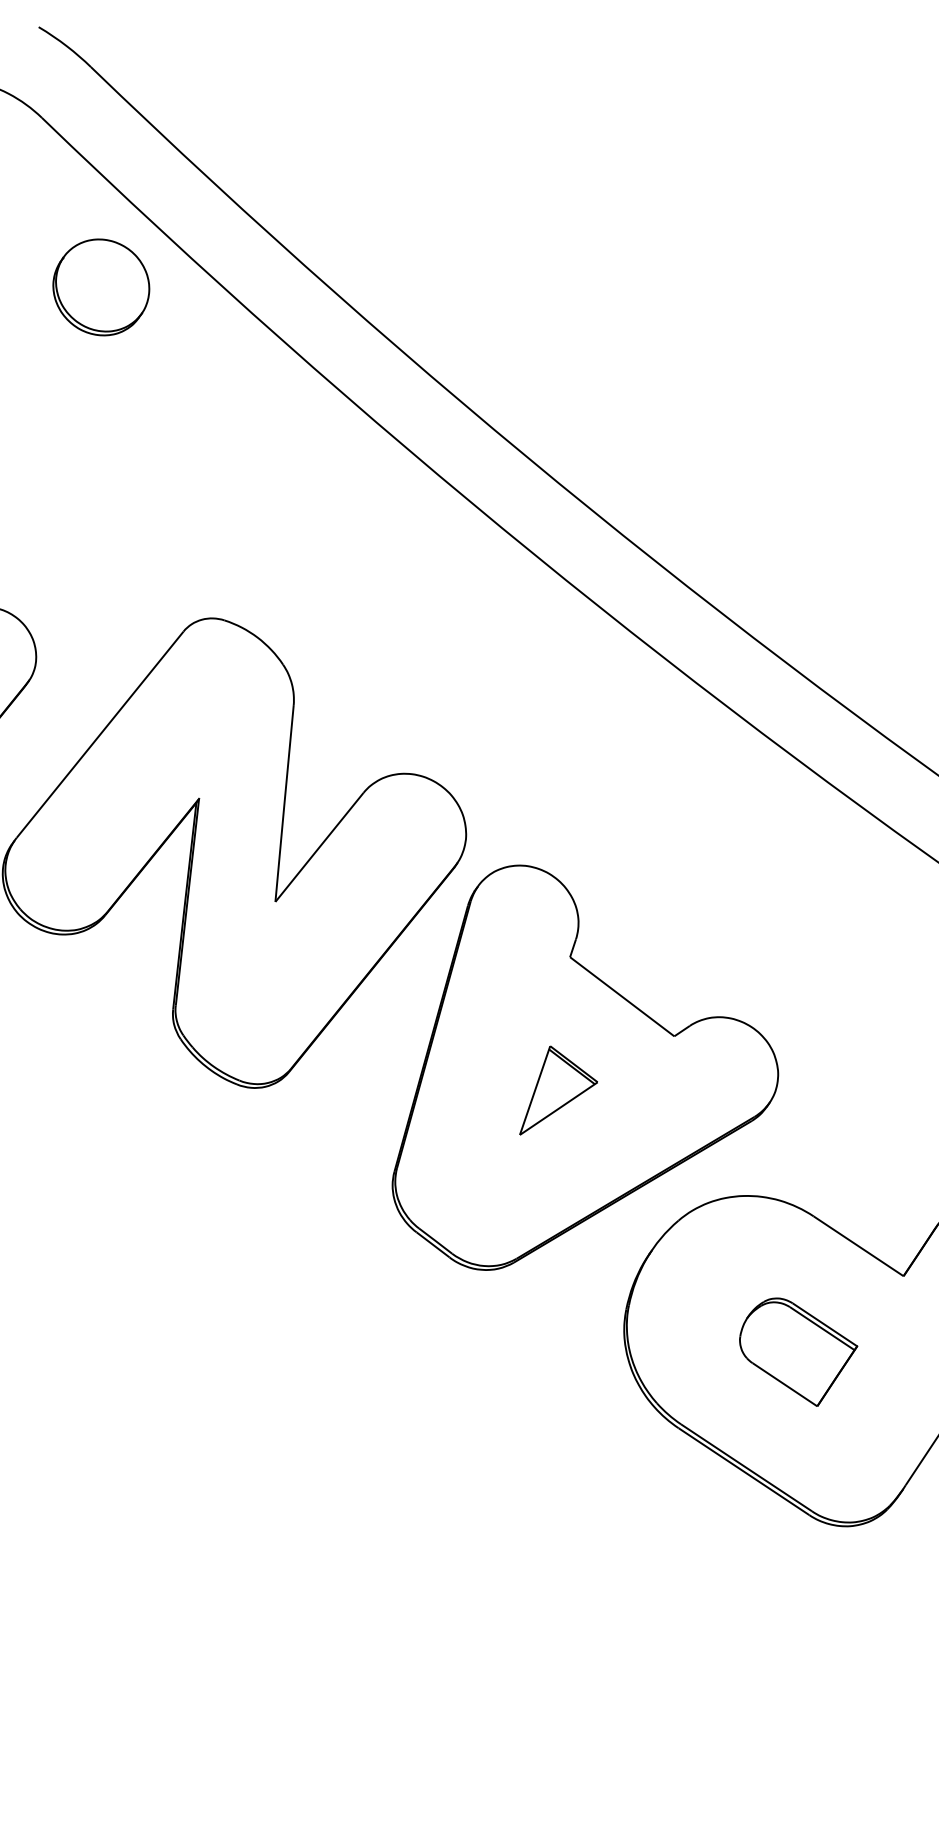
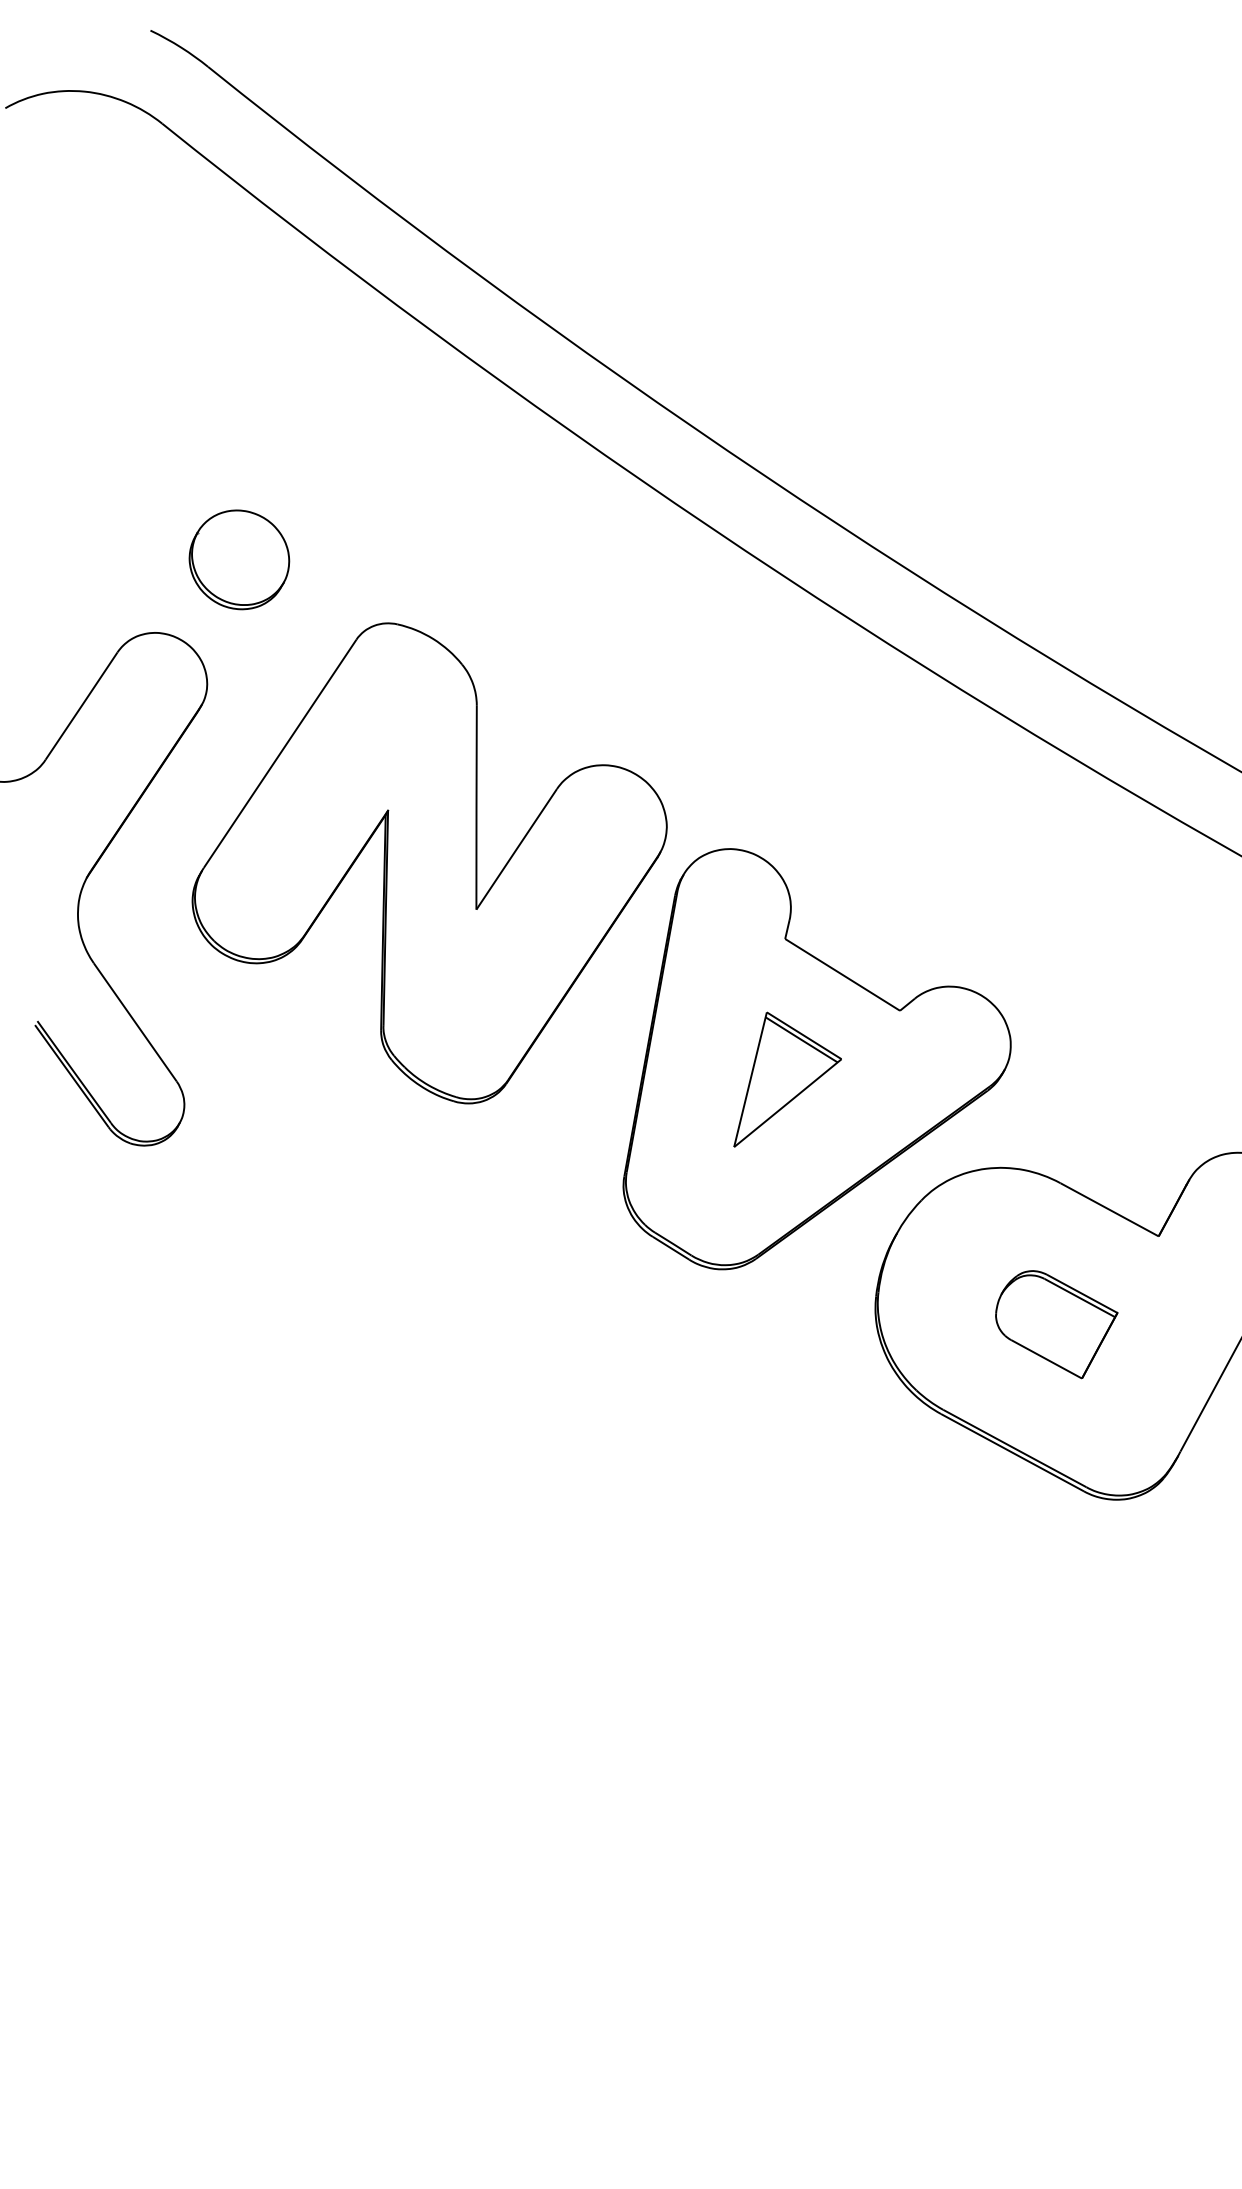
part: (101, 287) -> (239, 559), moved
part: (560, 1092) -> (787, 1079), size x1.43

